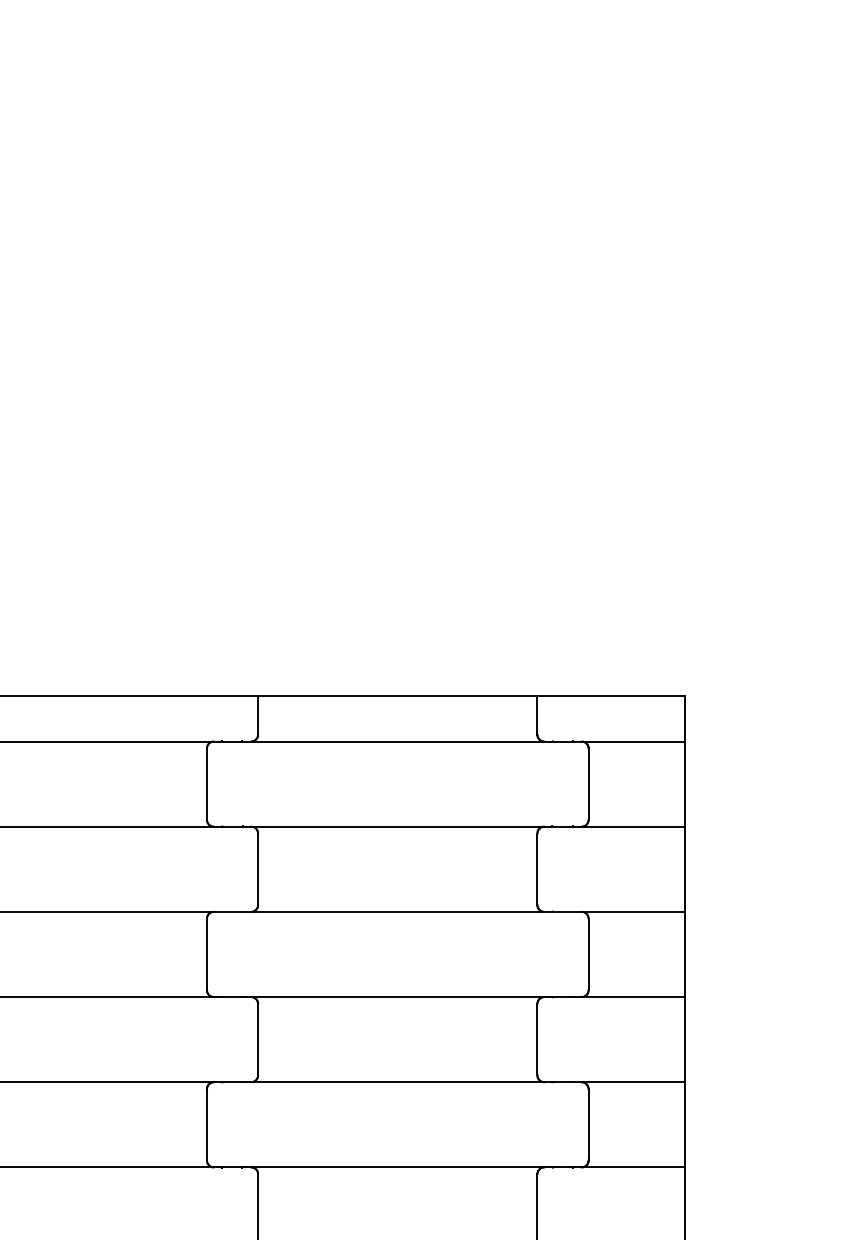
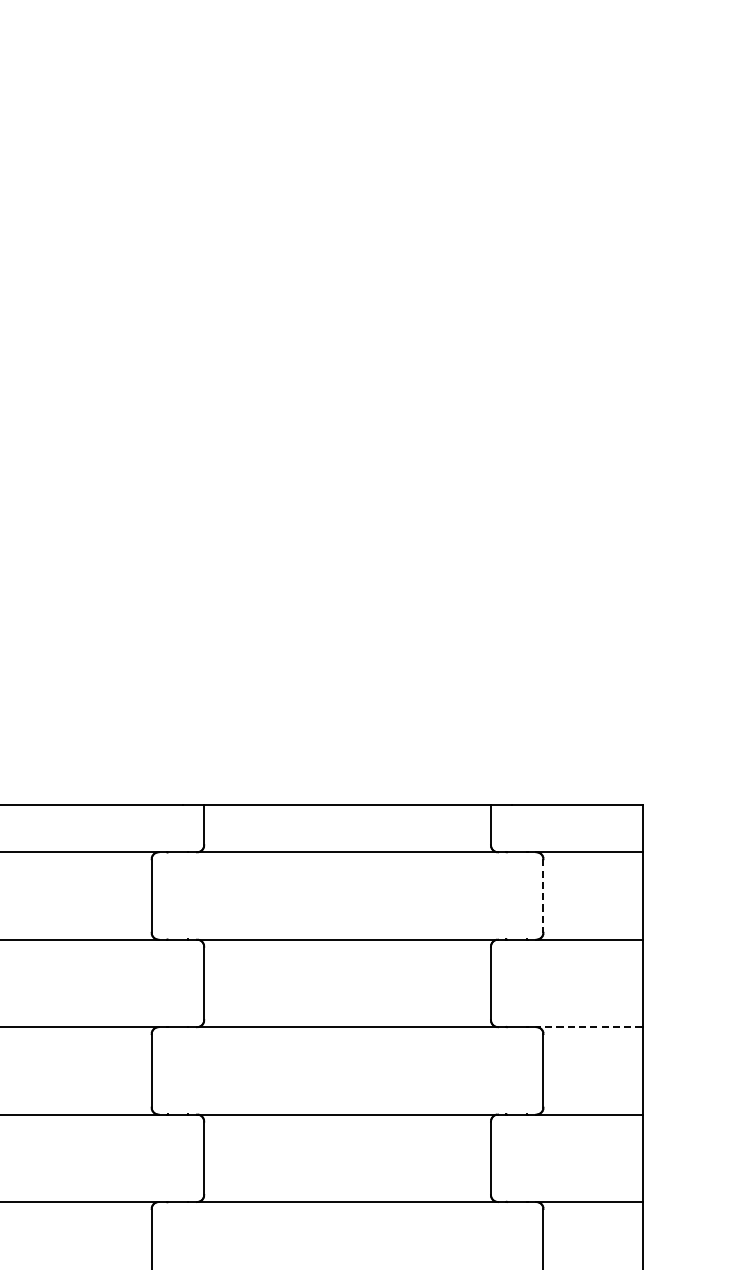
line: (588, 784) -> (543, 896), solid -> dashed
line: (633, 911) -> (589, 1026), solid -> dashed

